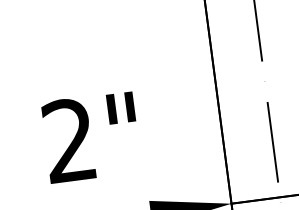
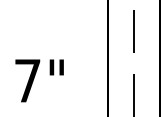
text: (69, 139) -> (27, 80), 2" -> 7"

